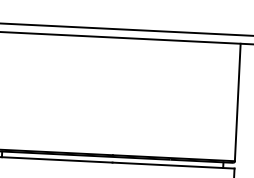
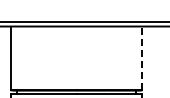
line: (238, 103) -> (142, 58), solid -> dashed

